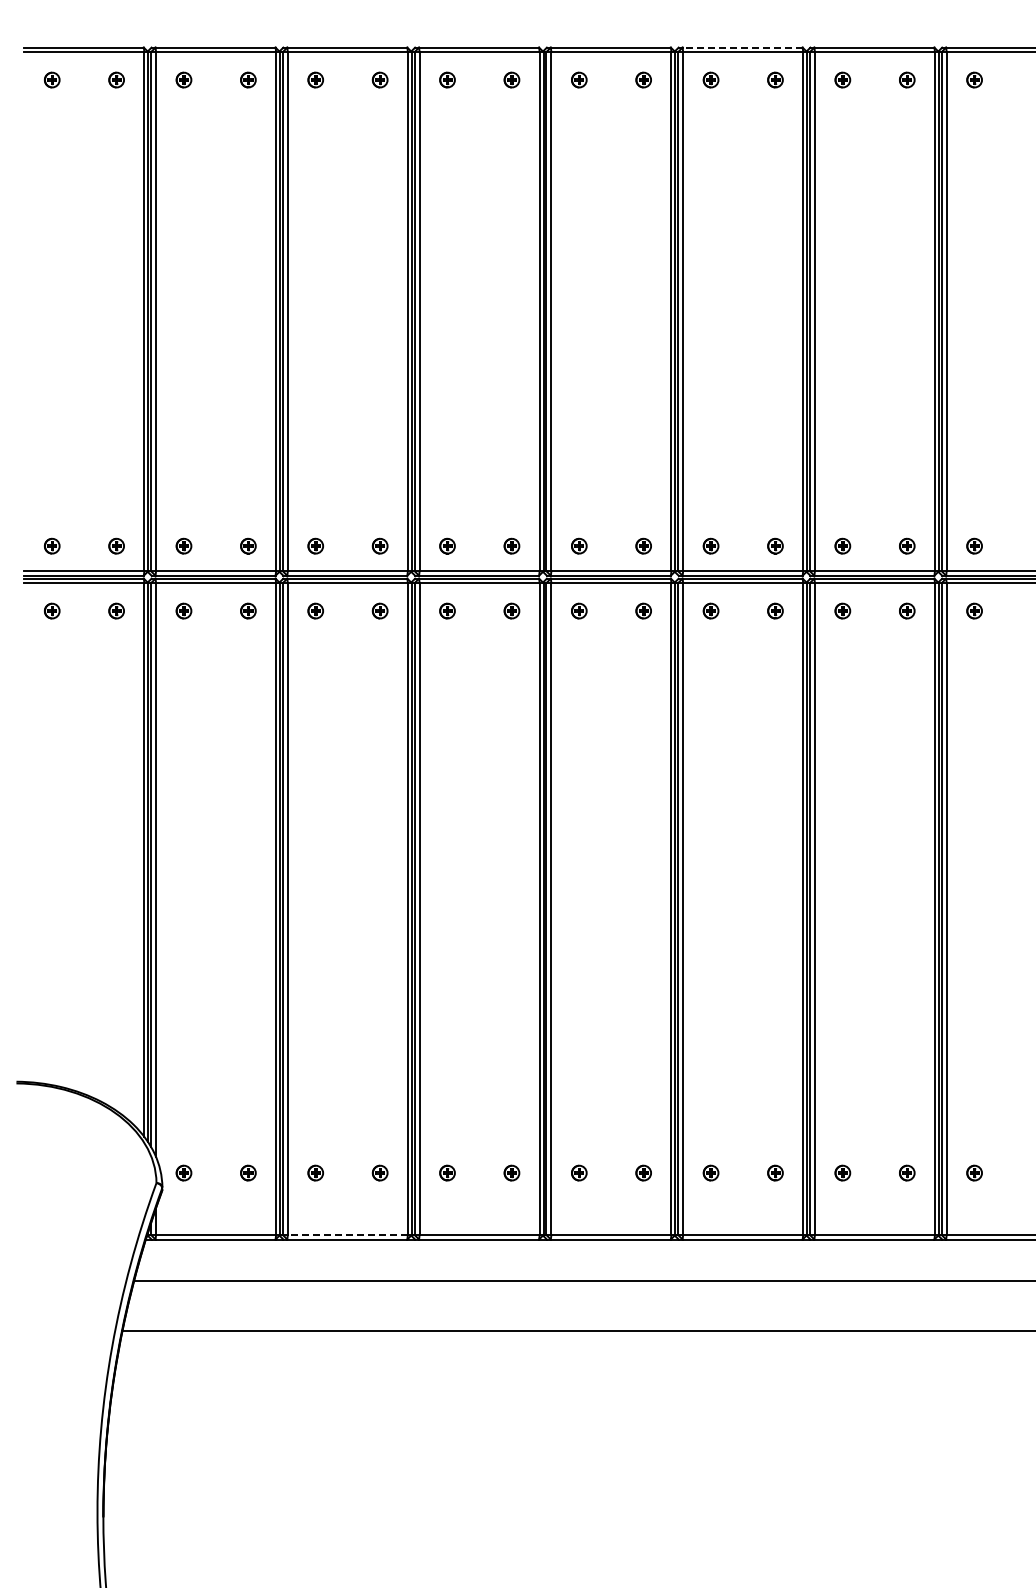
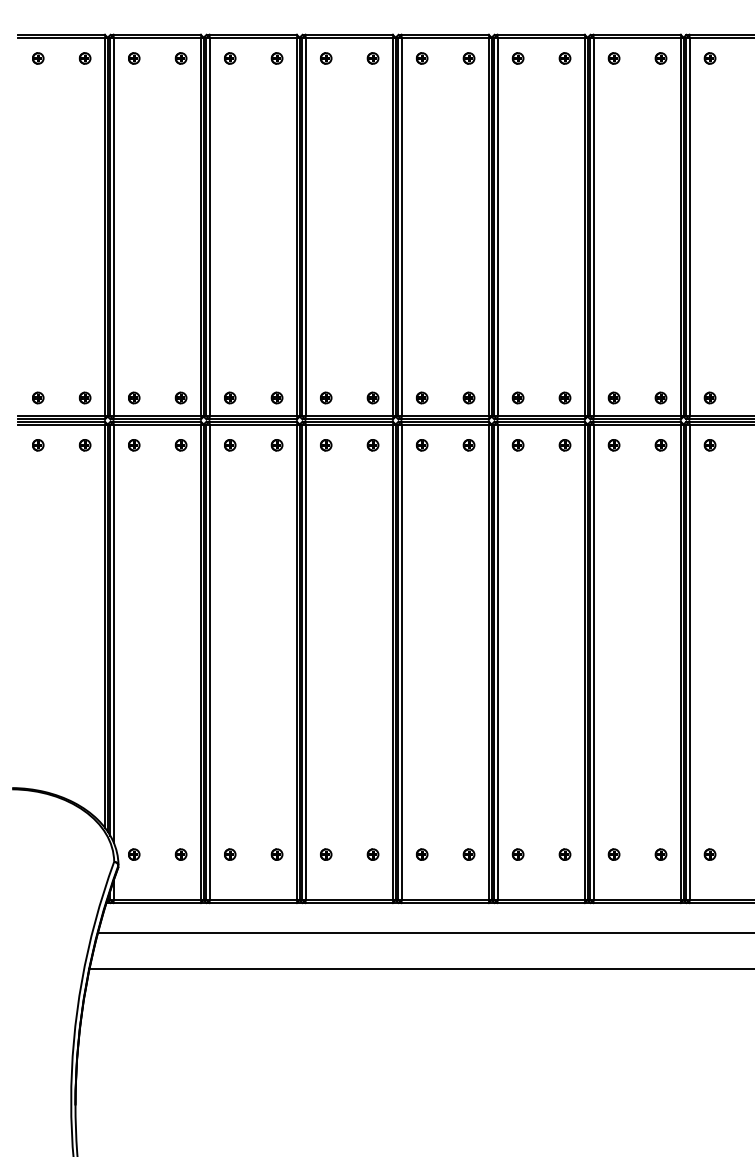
line: (742, 47) -> (541, 34), dashed -> solid
line: (347, 1235) -> (253, 900), dashed -> solid

